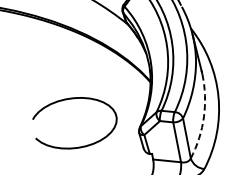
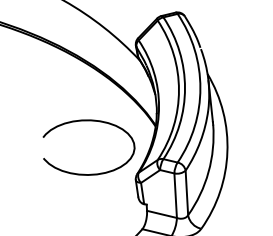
curve: (71, 99) -> (88, 121), moved
arc: (203, 117) -> (208, 172), dashed -> solid

